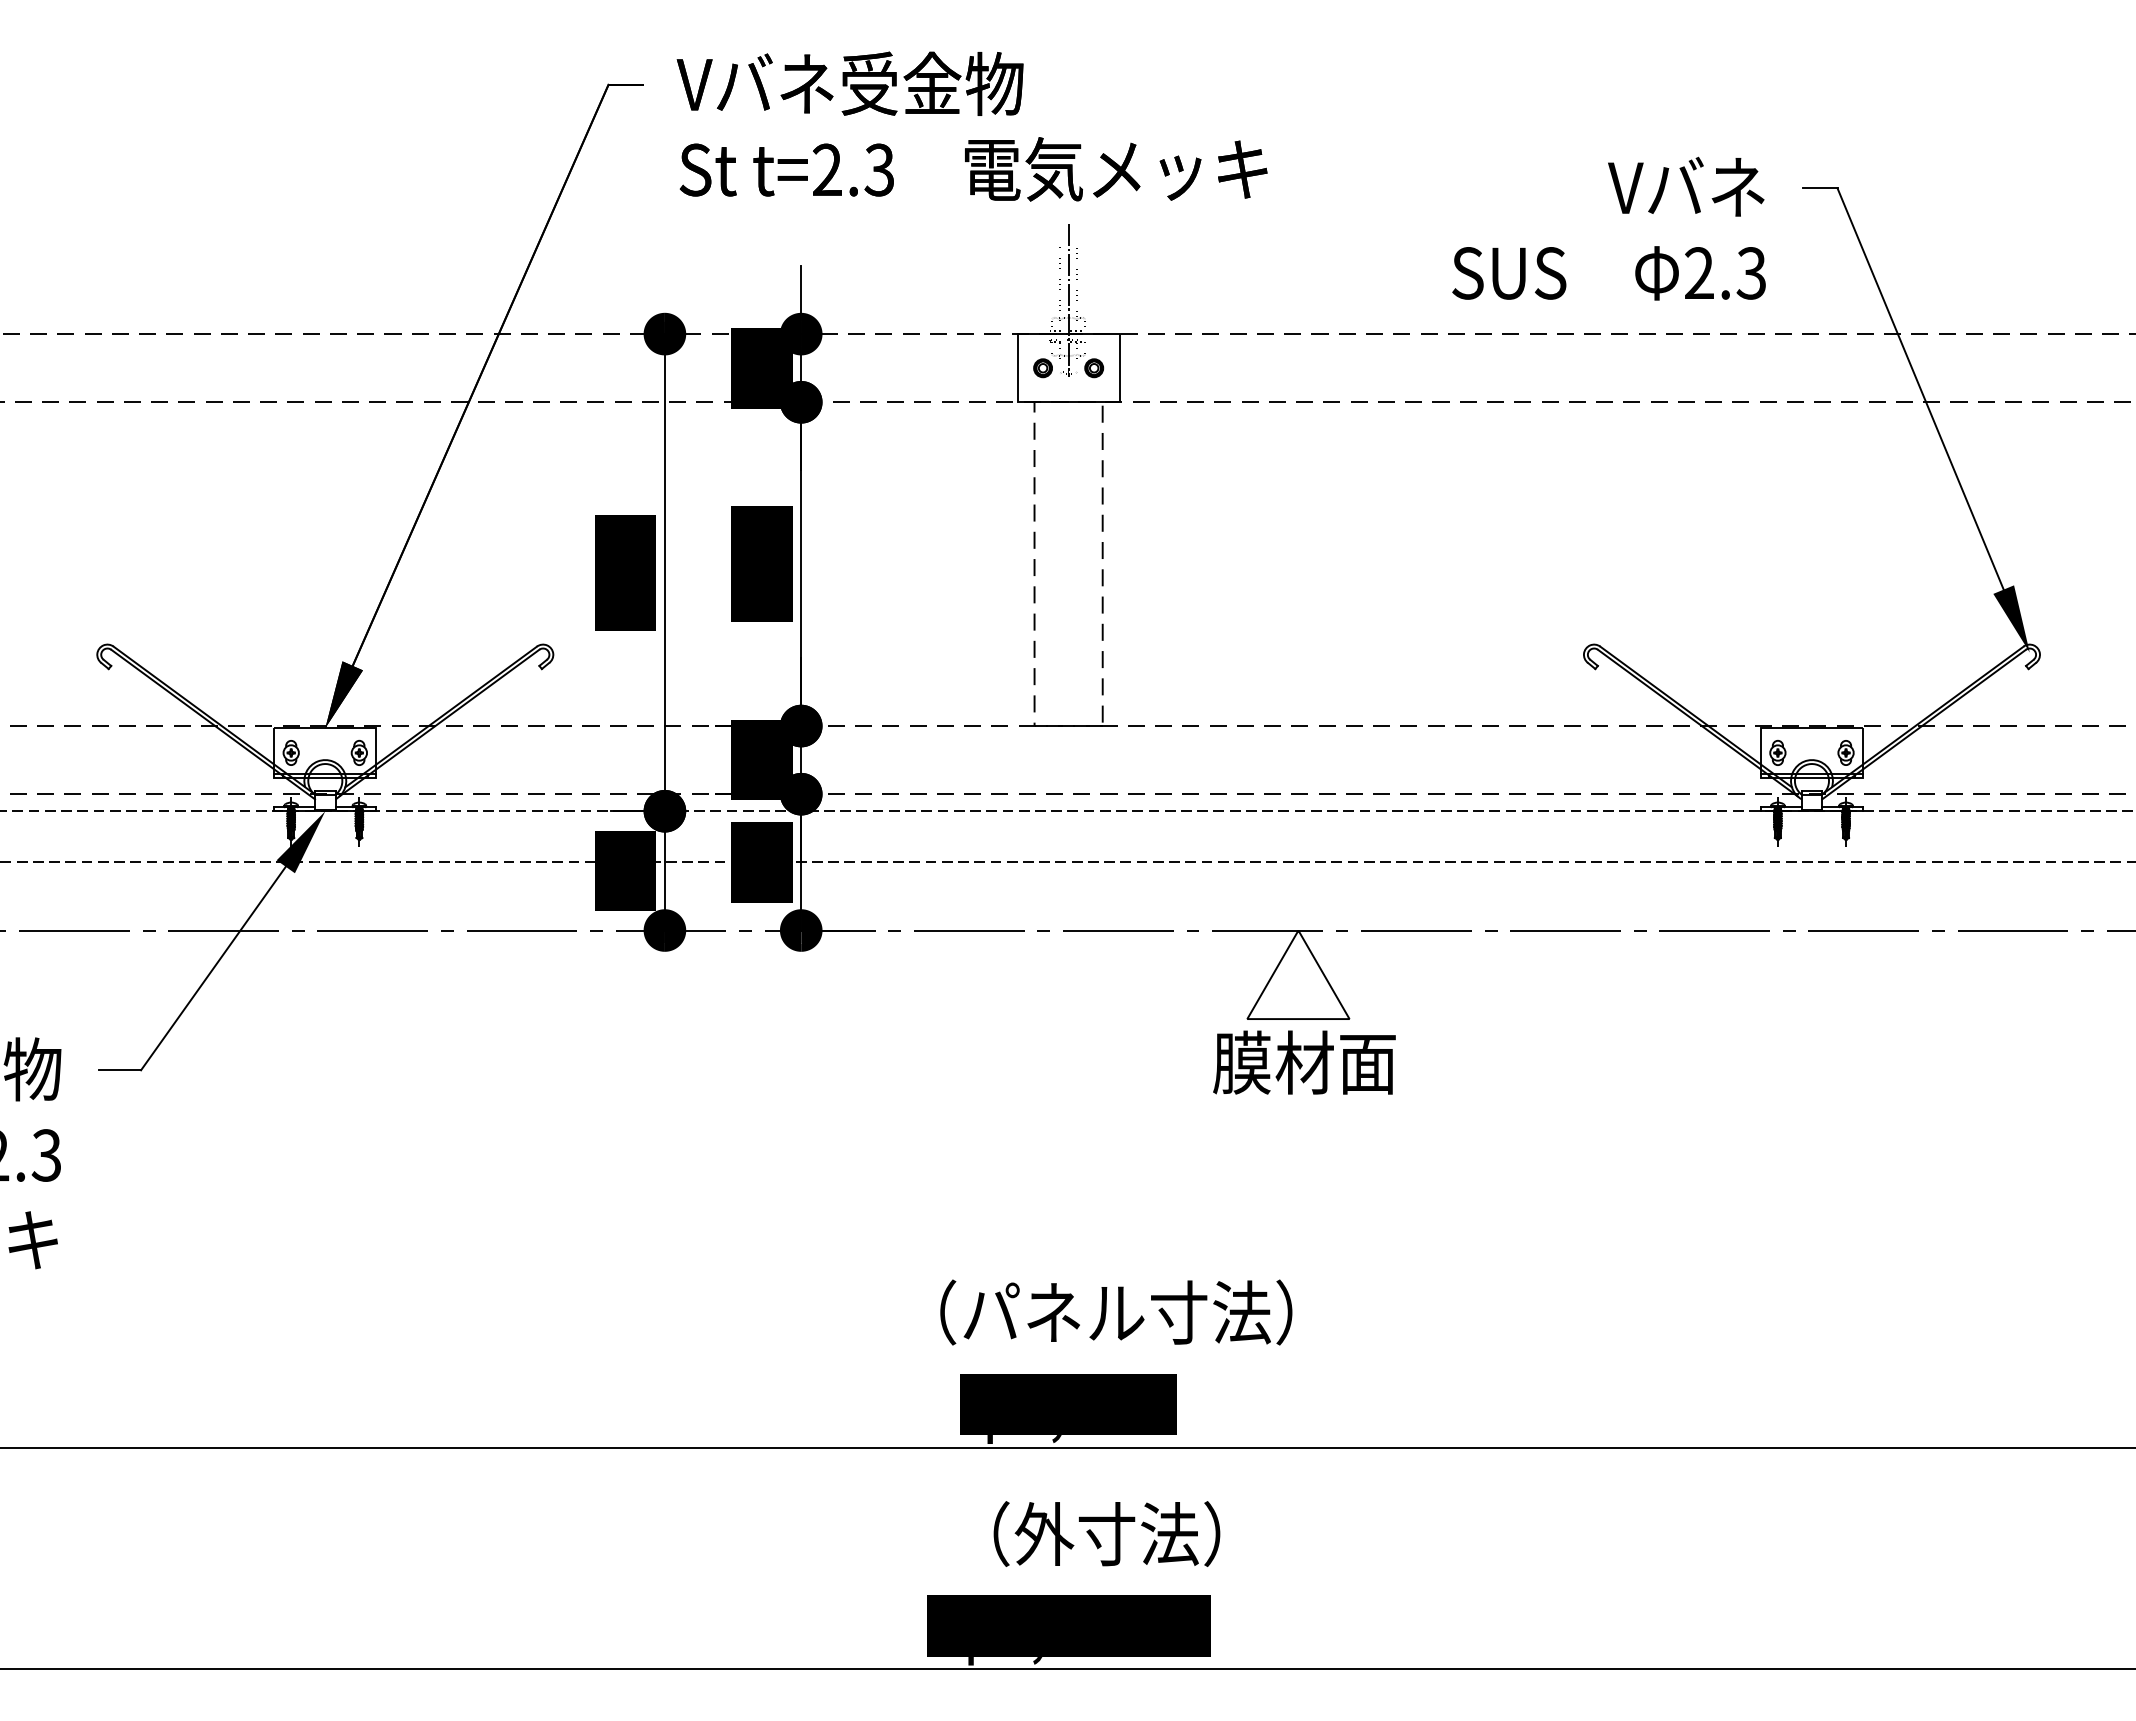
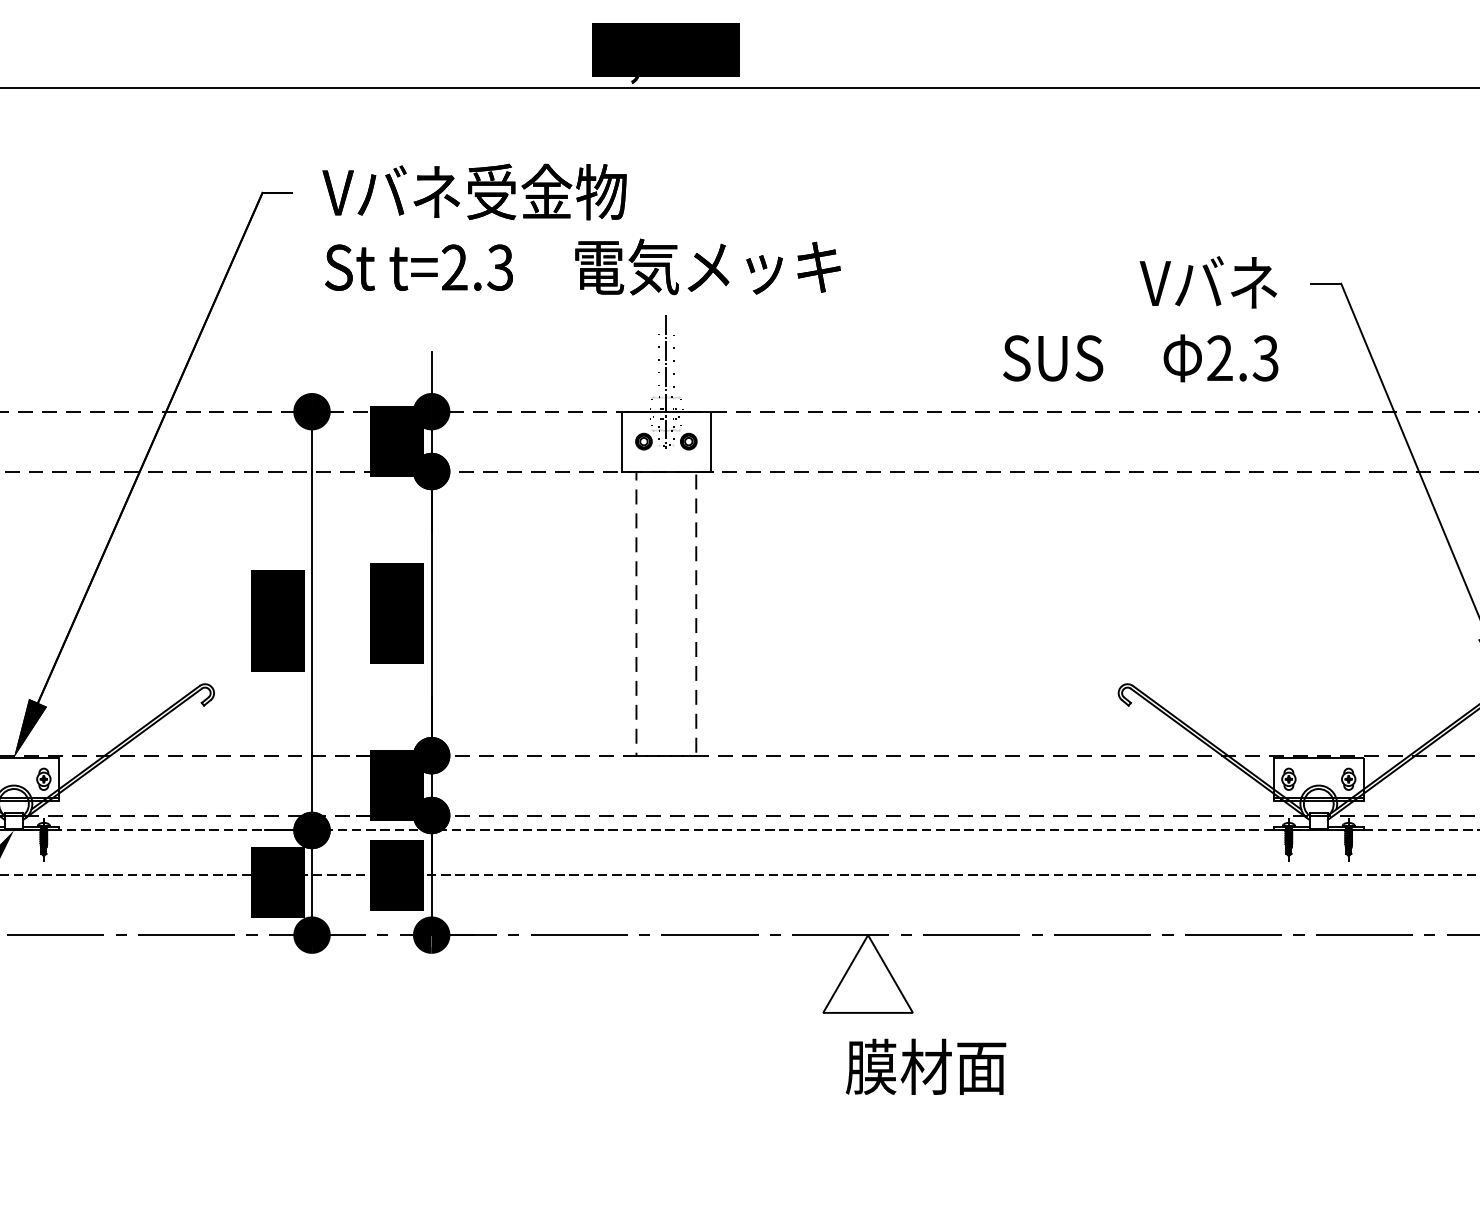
text: (1304, 1062) -> (926, 1066), moved

